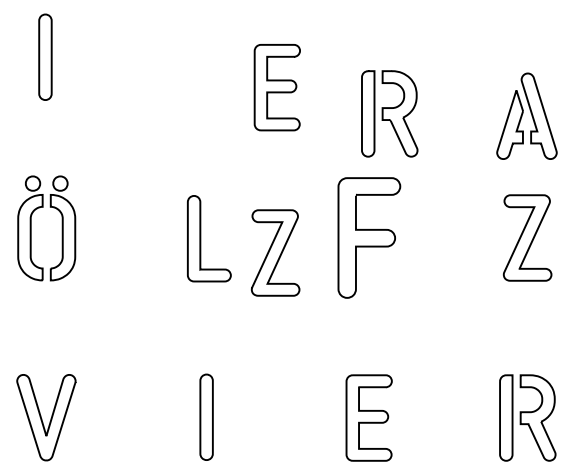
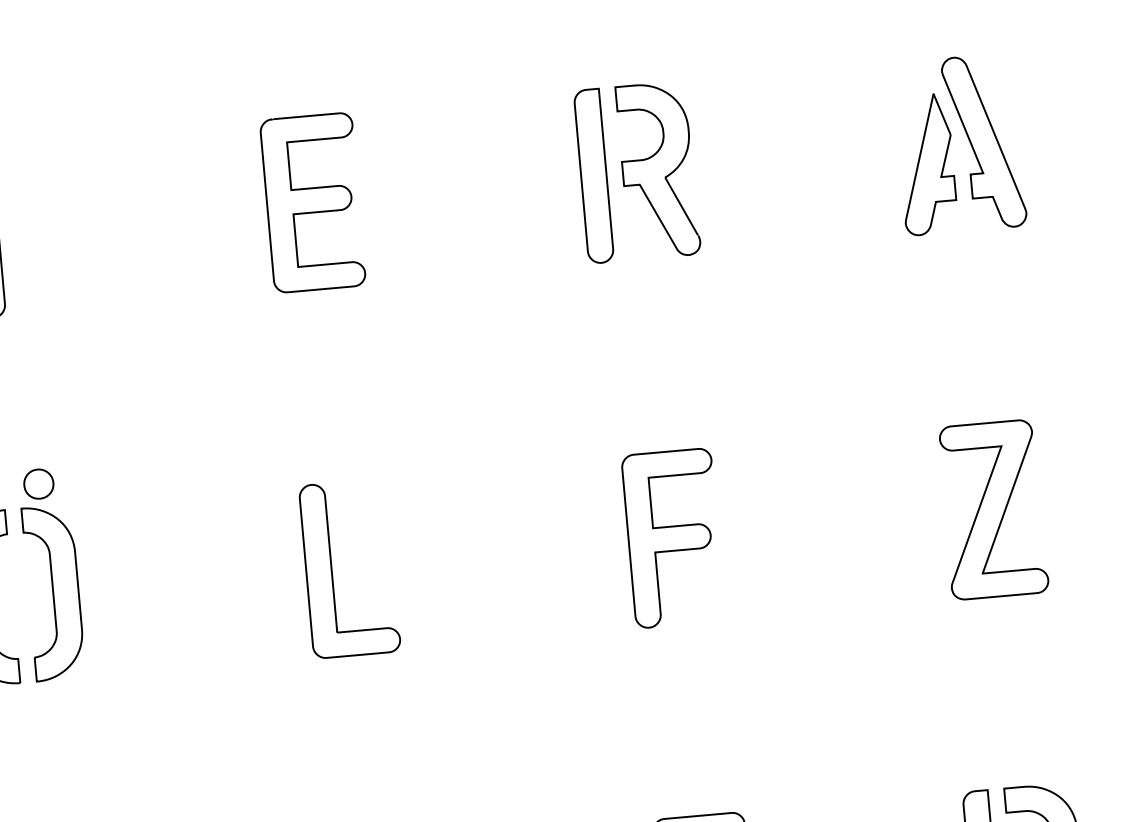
part: (276, 87) -> (311, 202), moved
part: (389, 113) -> (636, 171), moved
part: (526, 115) -> (958, 142), moved
part: (369, 237) -> (673, 537), size x0.71
part: (275, 252) -> (486, 584), removed

